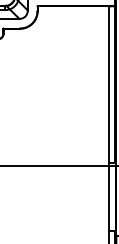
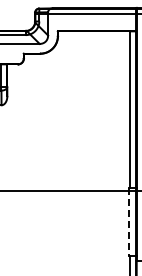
line: (108, 197) -> (128, 222), solid -> dashed

